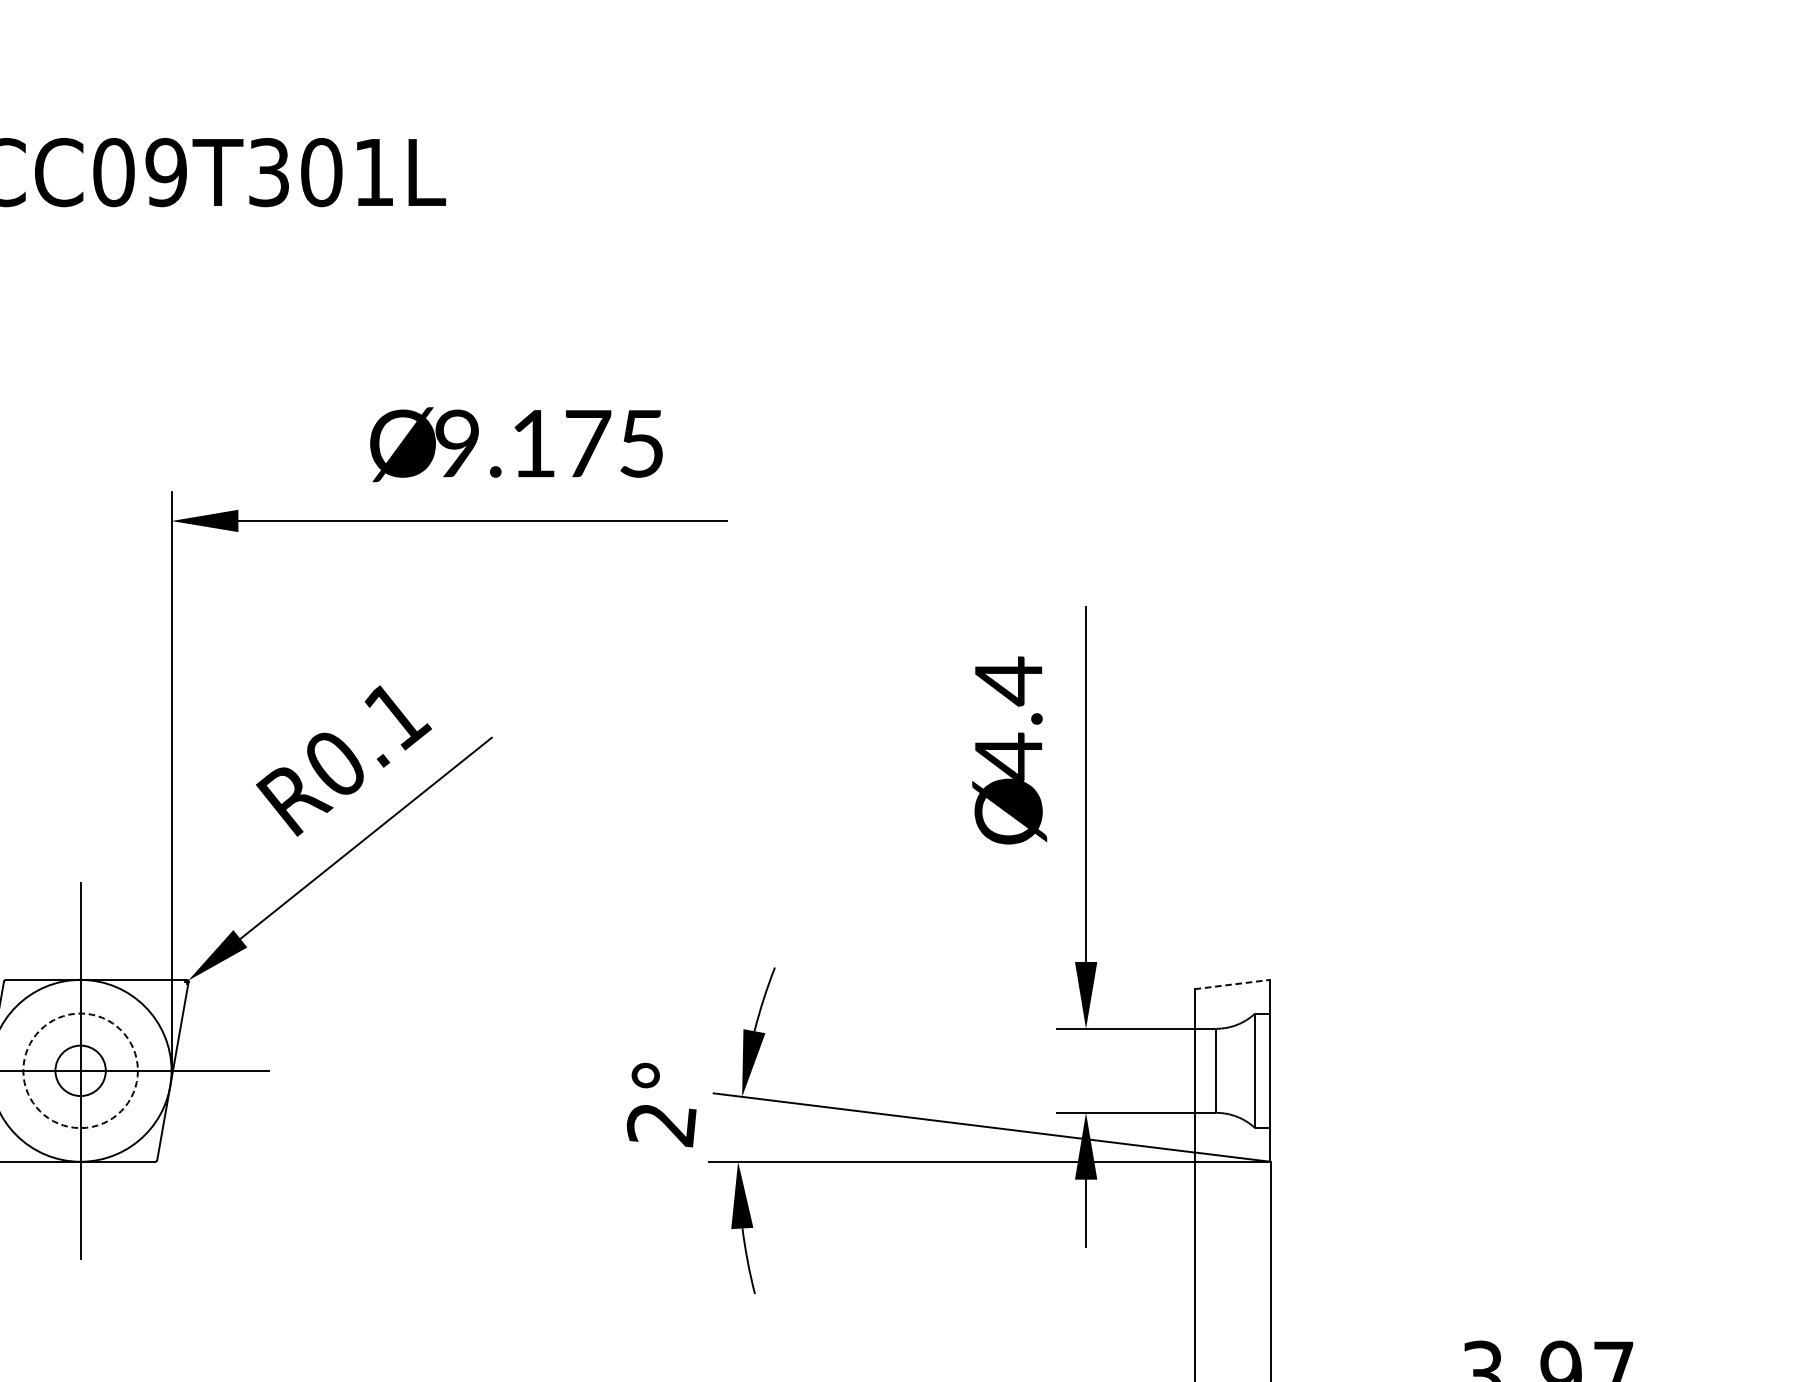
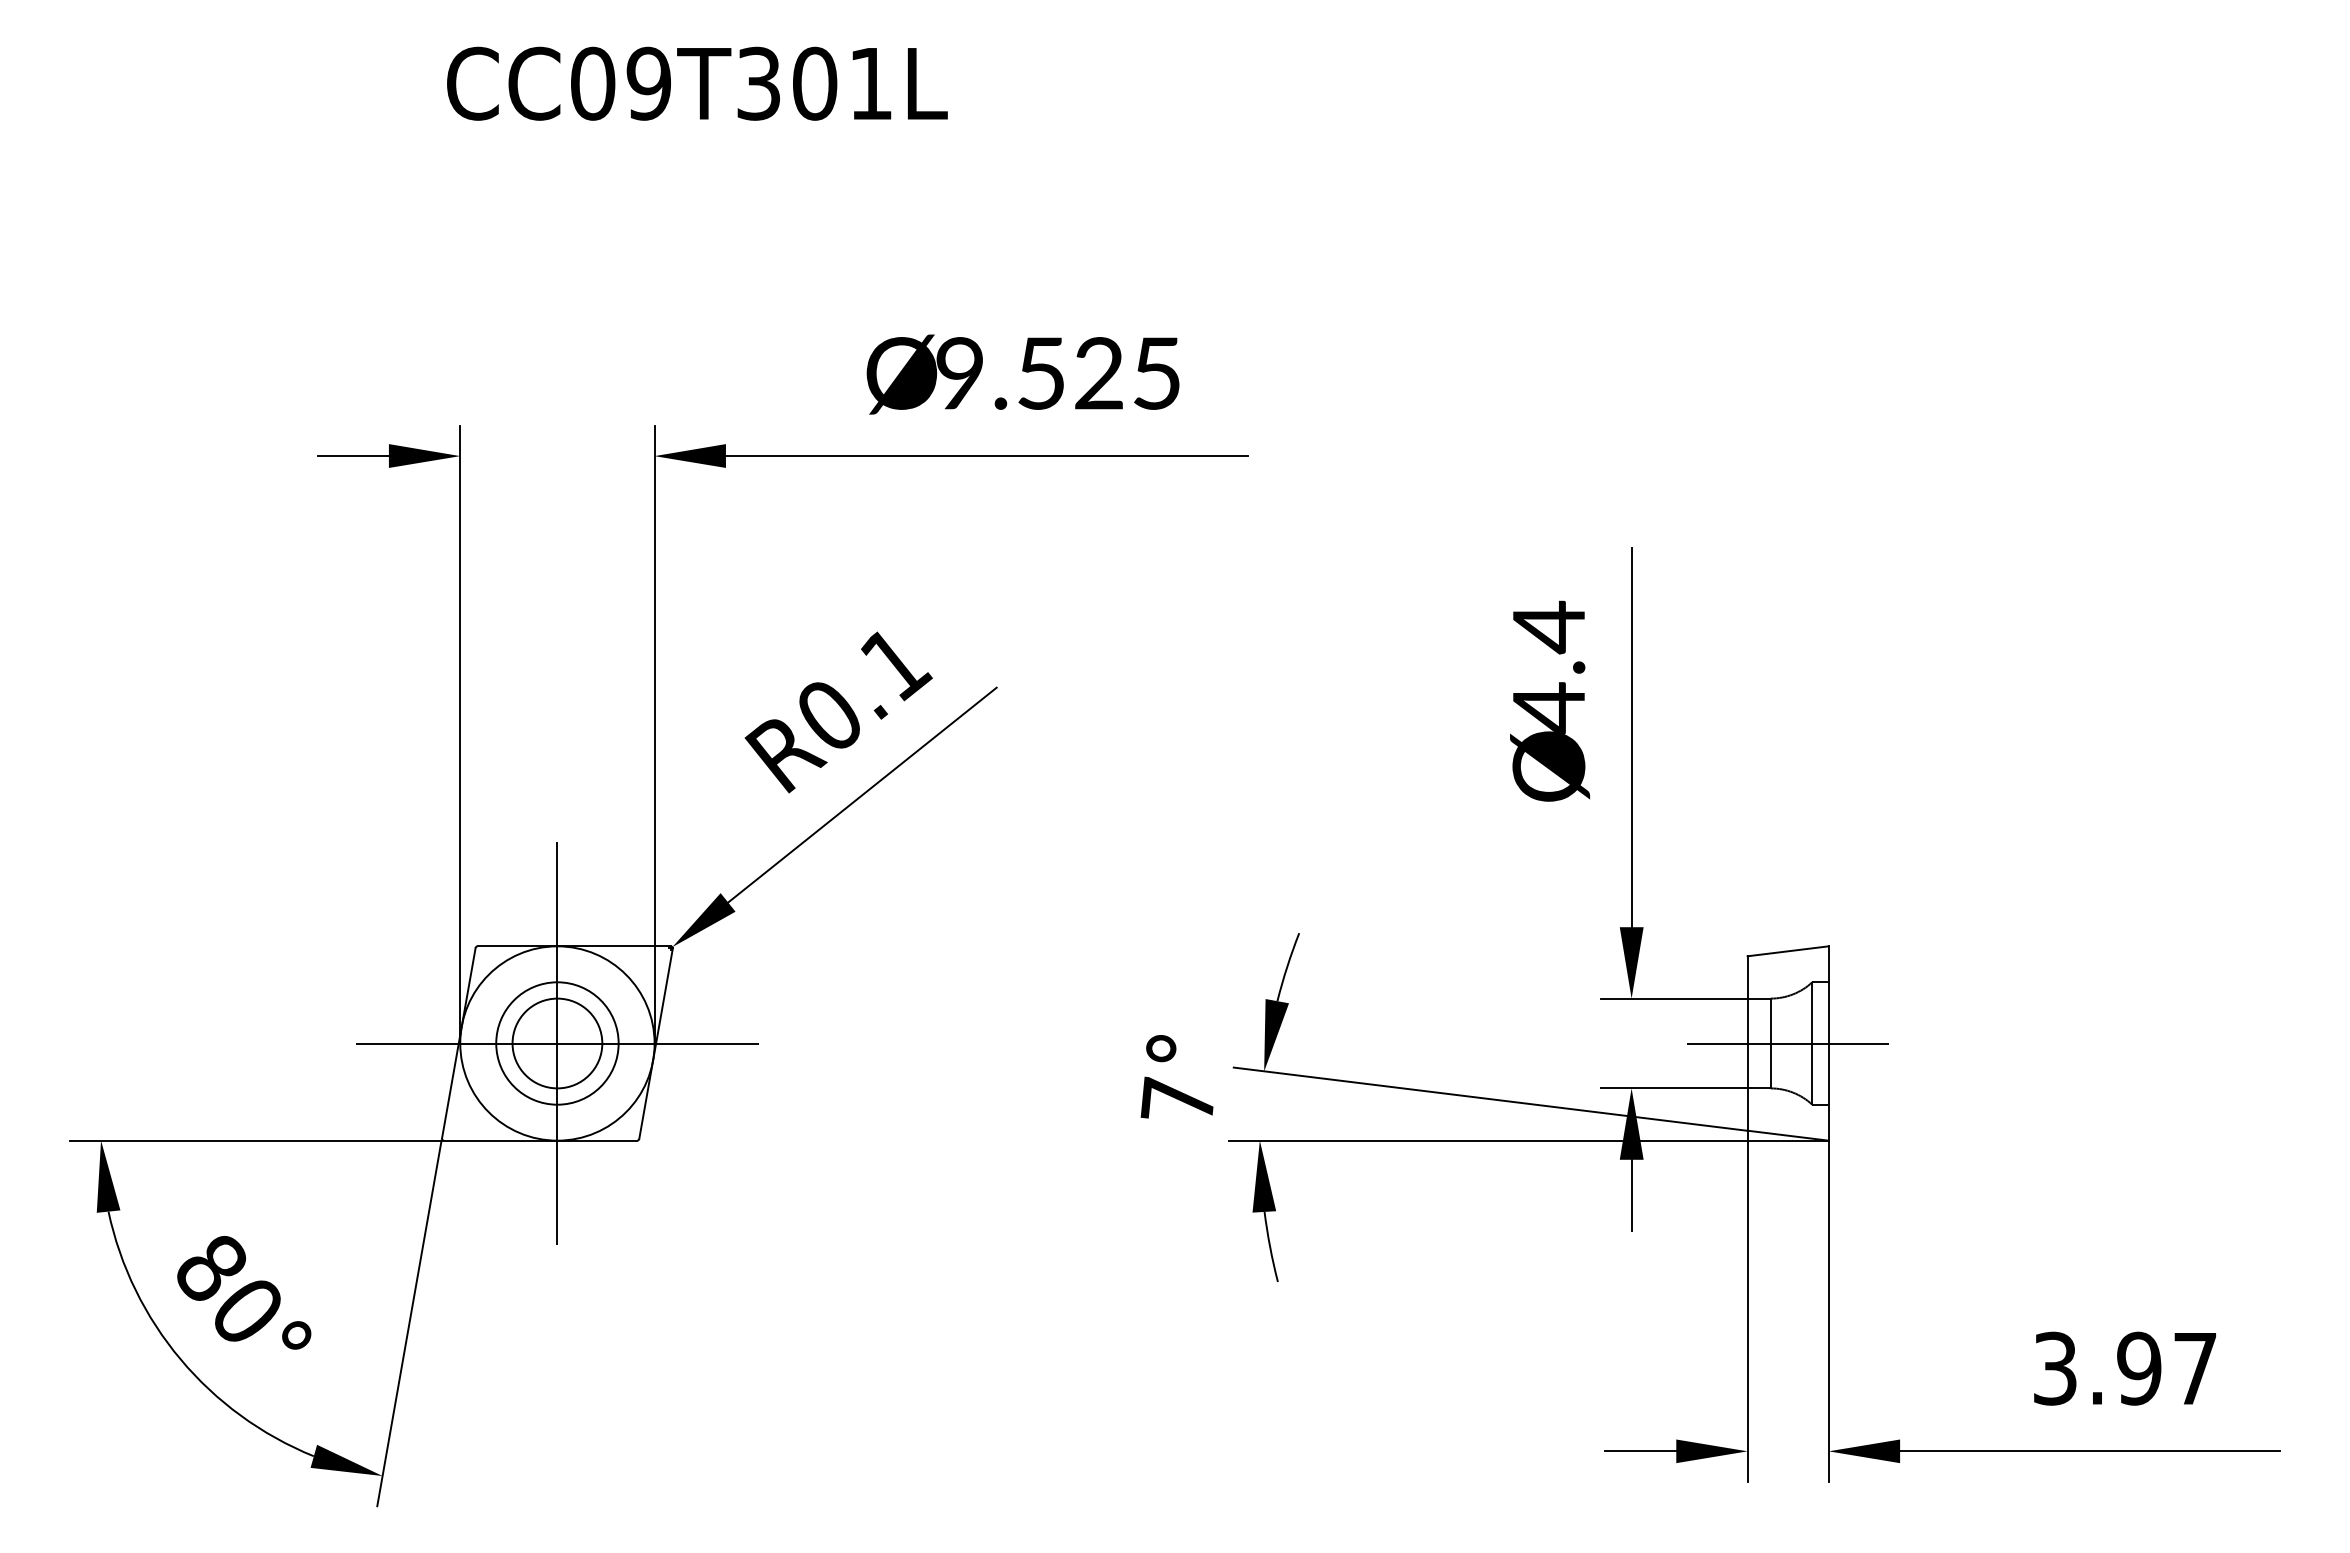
text: (561, 443) -> (1071, 373), 9.175 -> 9.525
line: (1232, 984) -> (1788, 951), dashed -> solid
circle: (80, 1070) -> (557, 1043), dashed -> solid
circle: (80, 1070) -> (557, 1043), size x1.67
line: (1232, 1070) -> (1788, 1043), added
text: (661, 1124) -> (1177, 1100), 2° -> 7°

